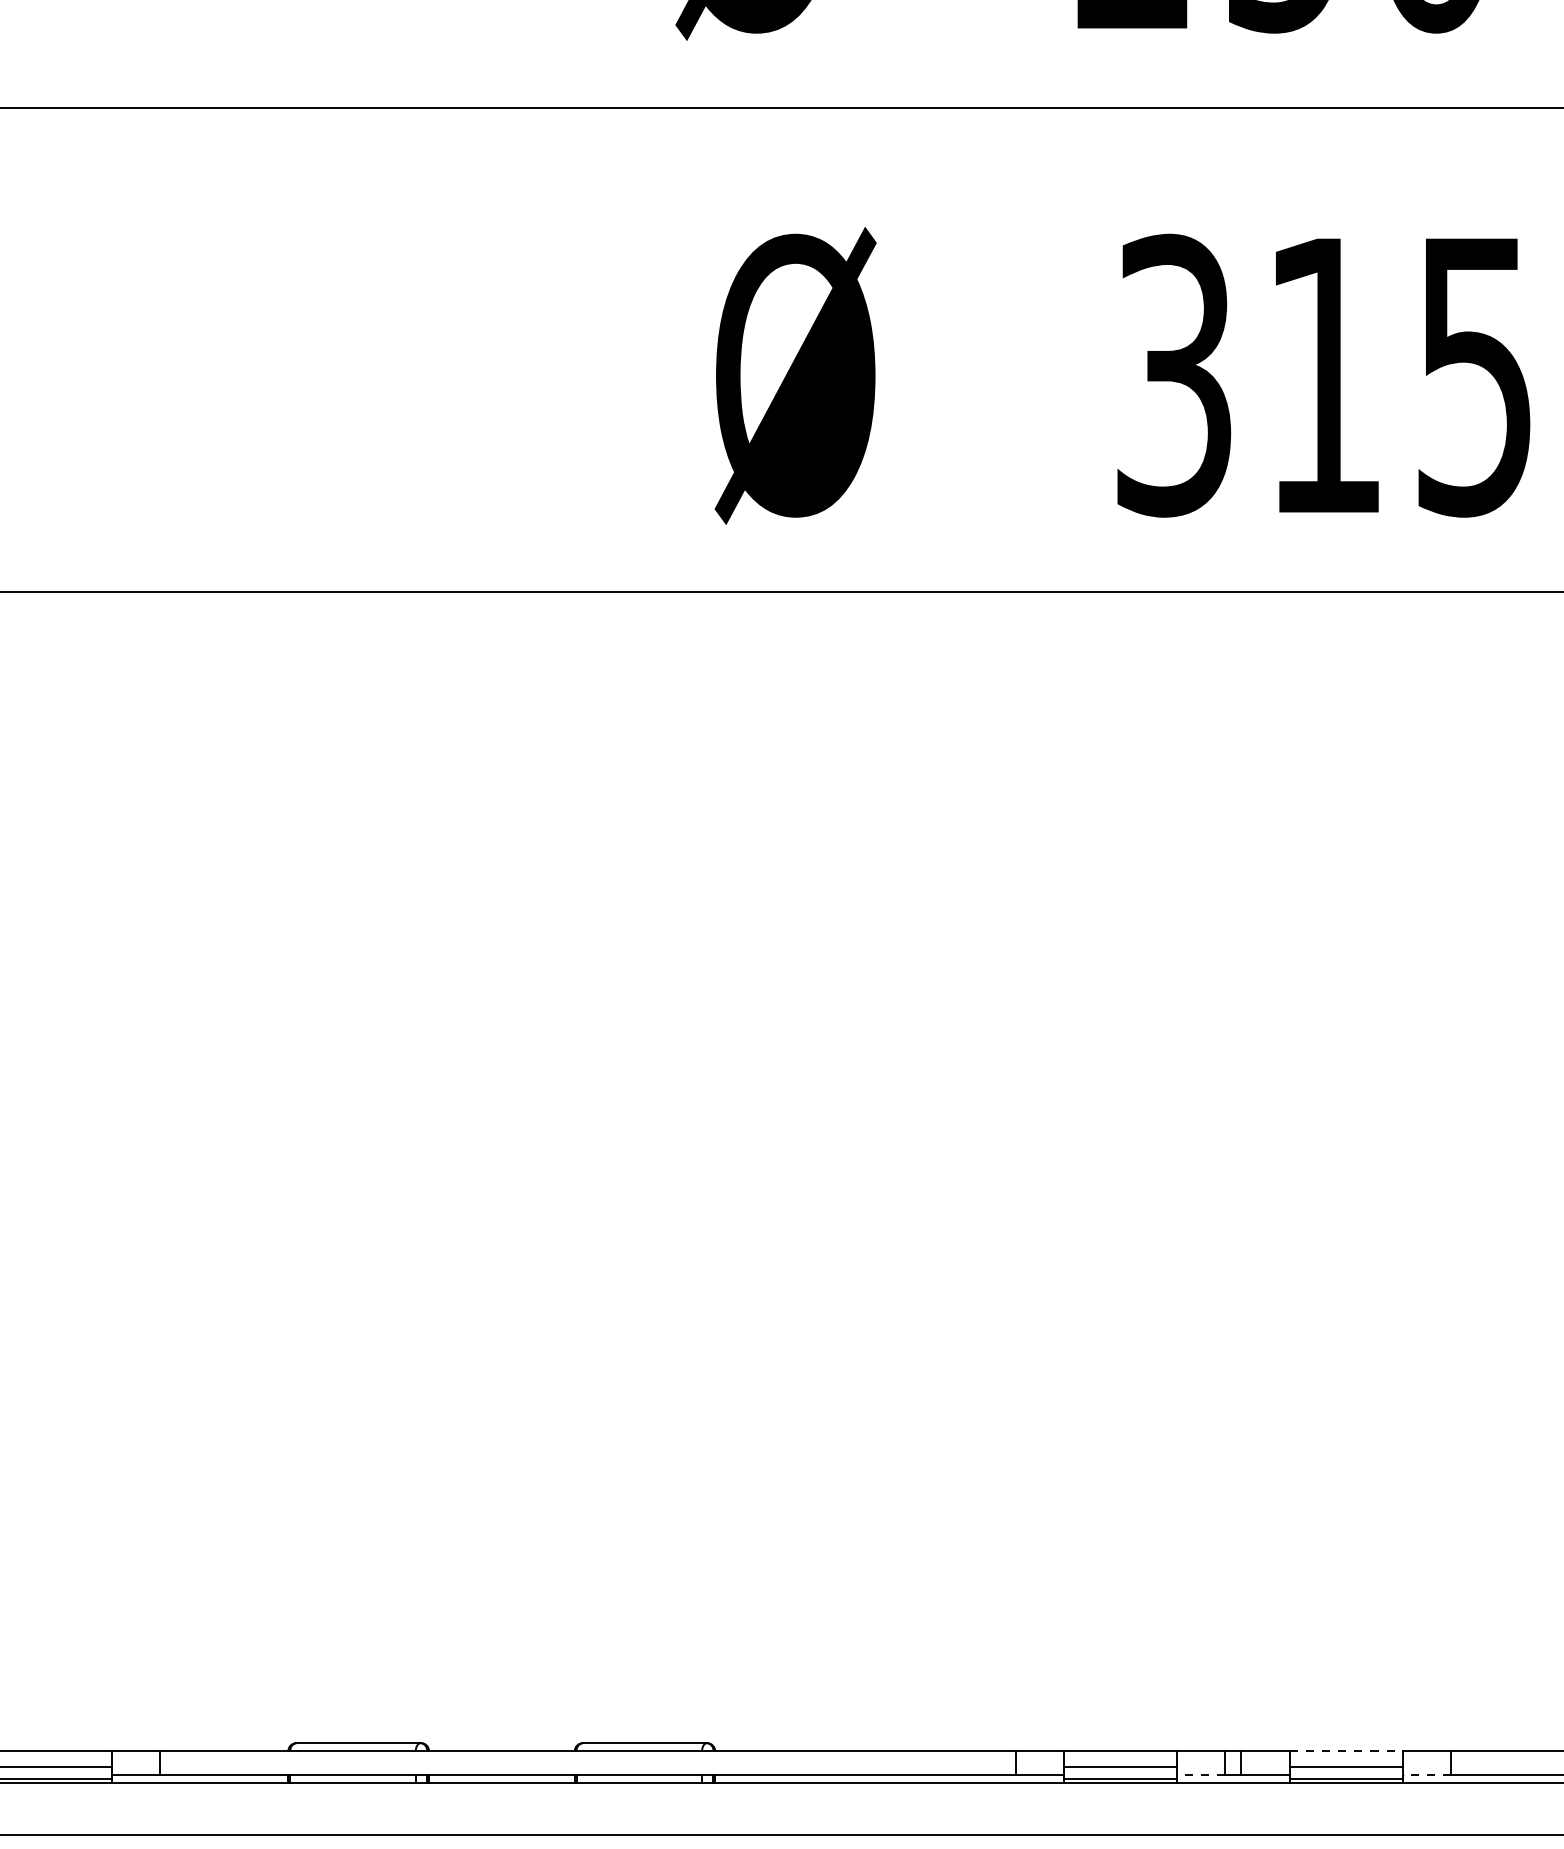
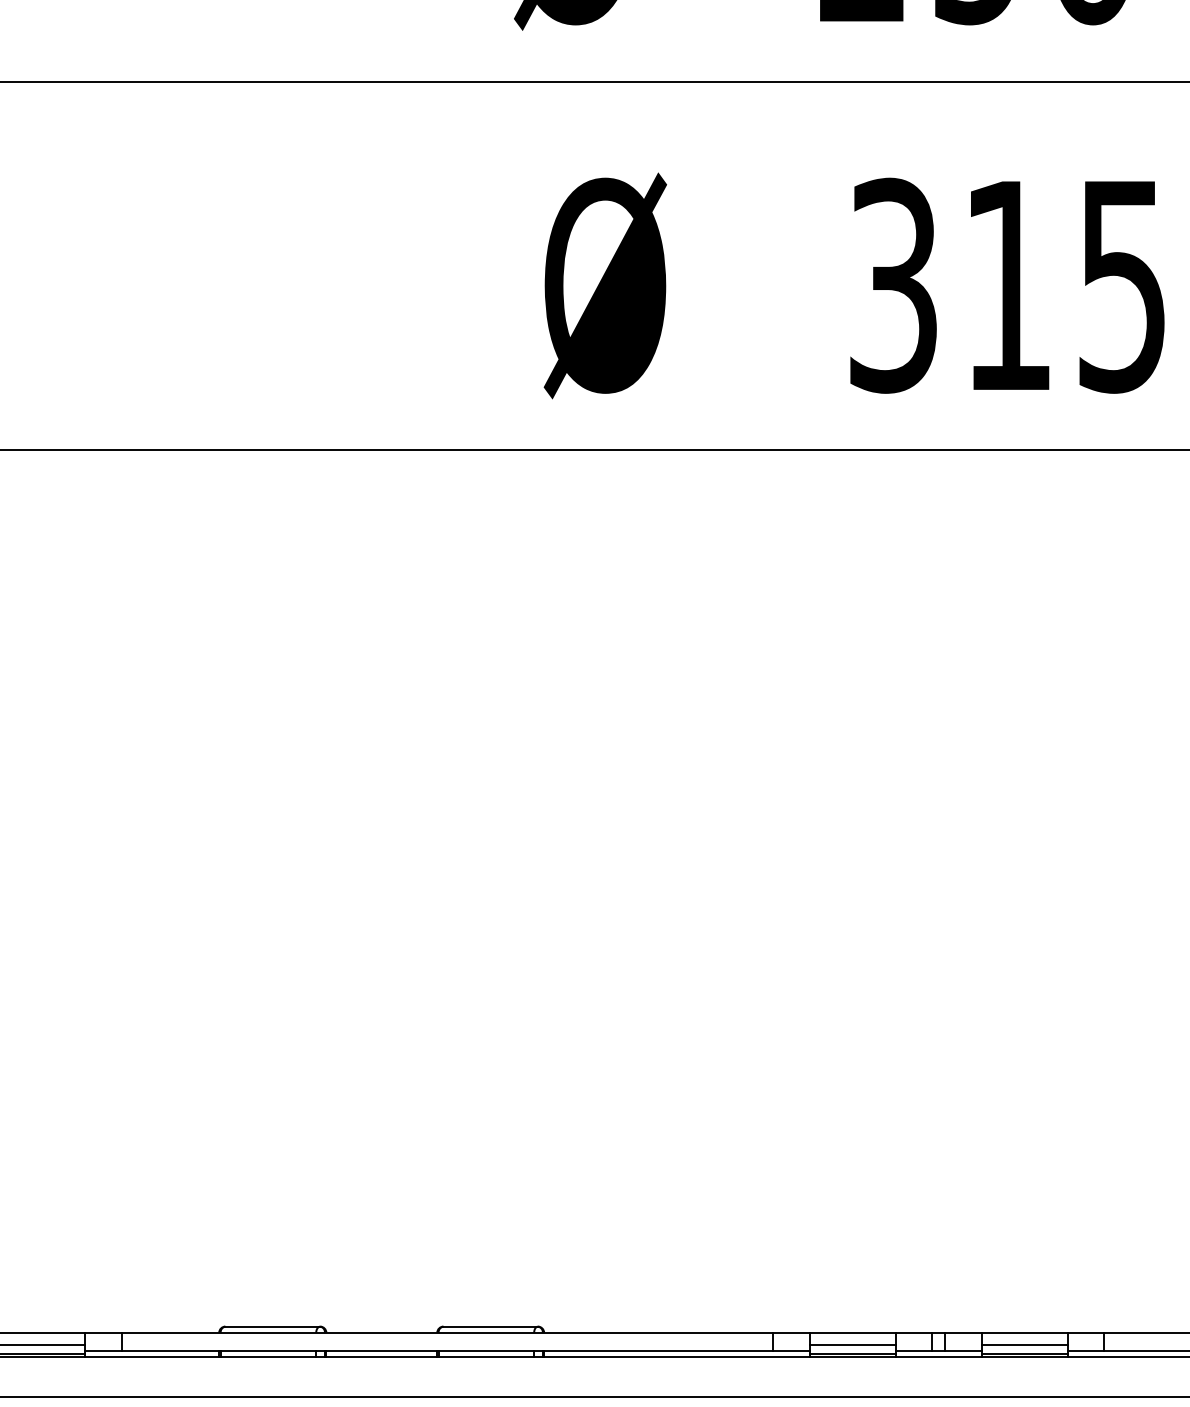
line: (1346, 1751) -> (1024, 1333), dashed -> solid
line: (1200, 1775) -> (913, 1351), dashed -> solid
line: (1426, 1775) -> (1085, 1351), dashed -> solid

